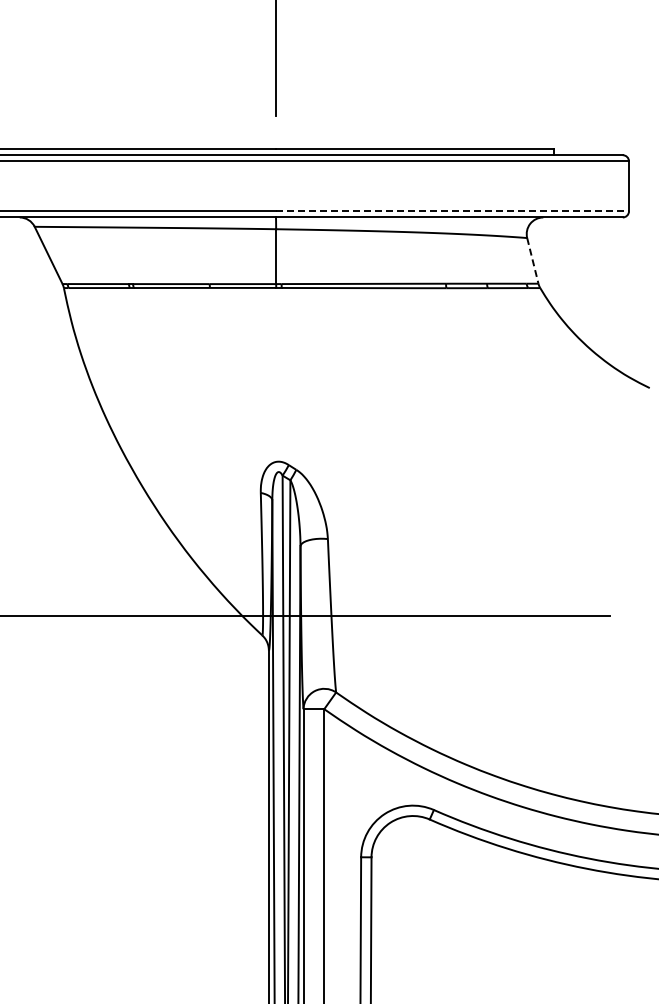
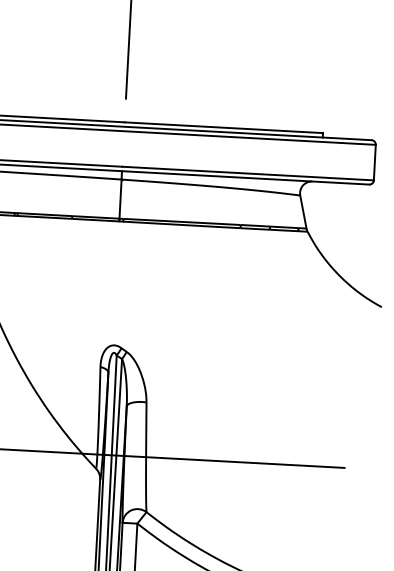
line: (453, 211) -> (248, 173), dashed -> solid
line: (532, 261) -> (303, 212), dashed -> solid

